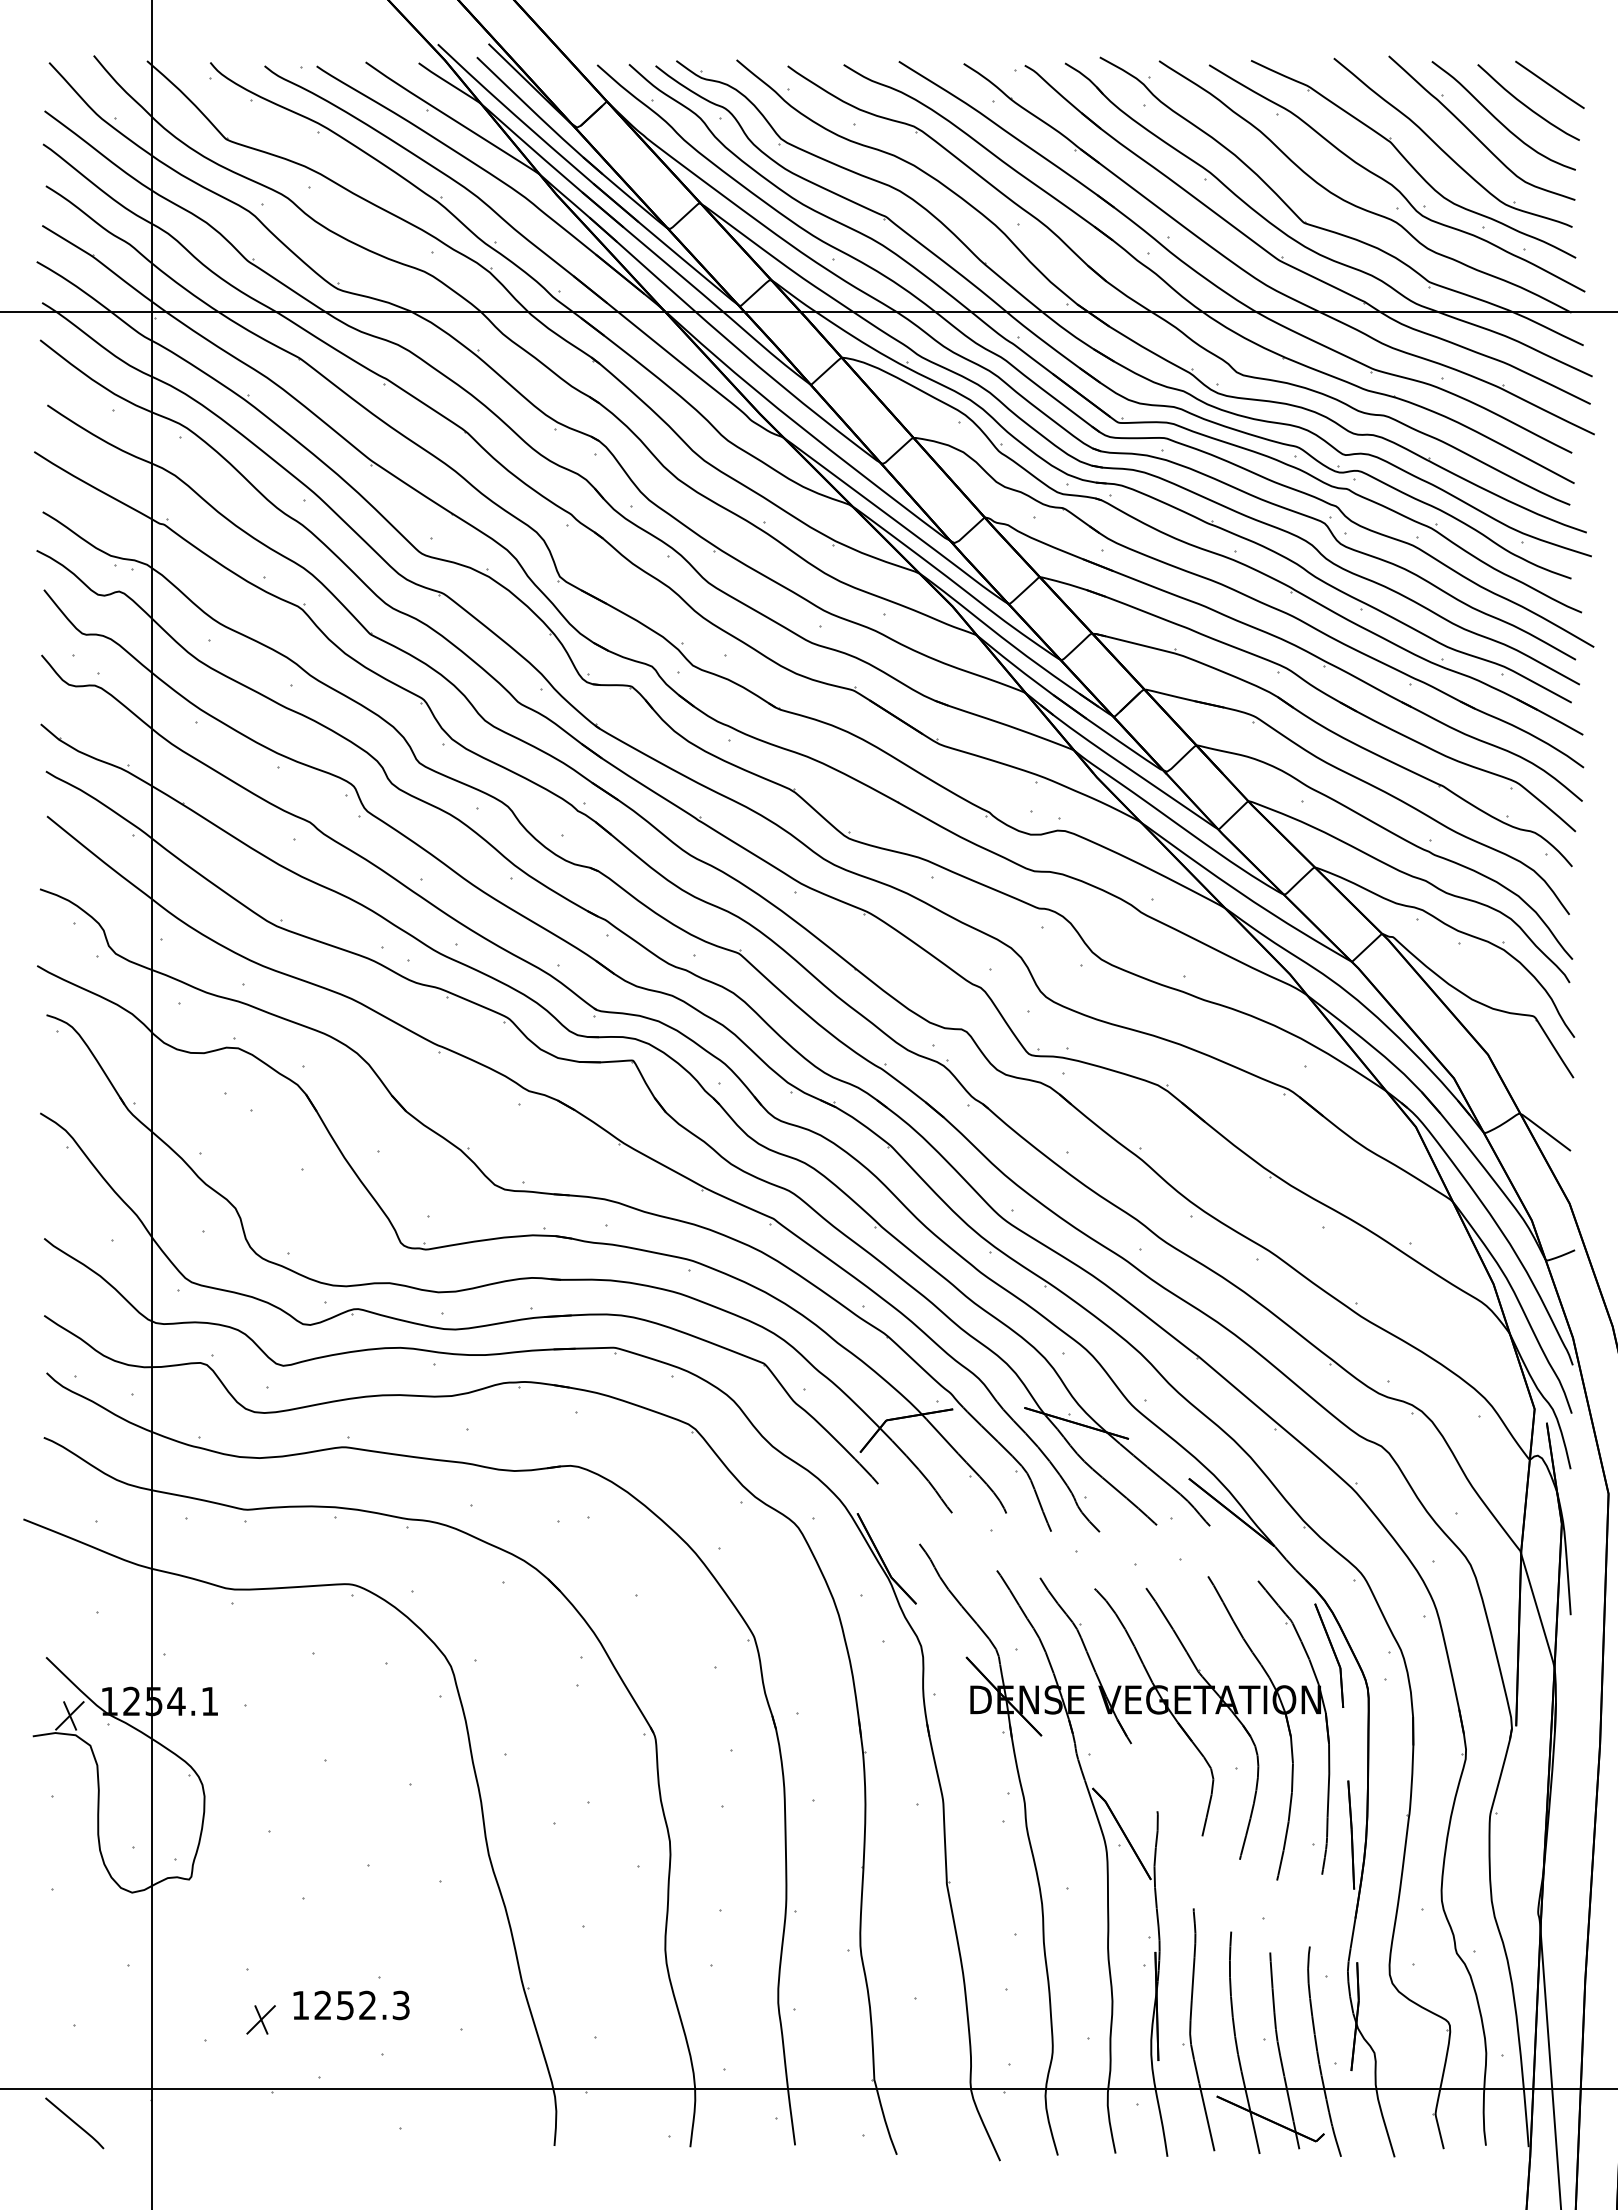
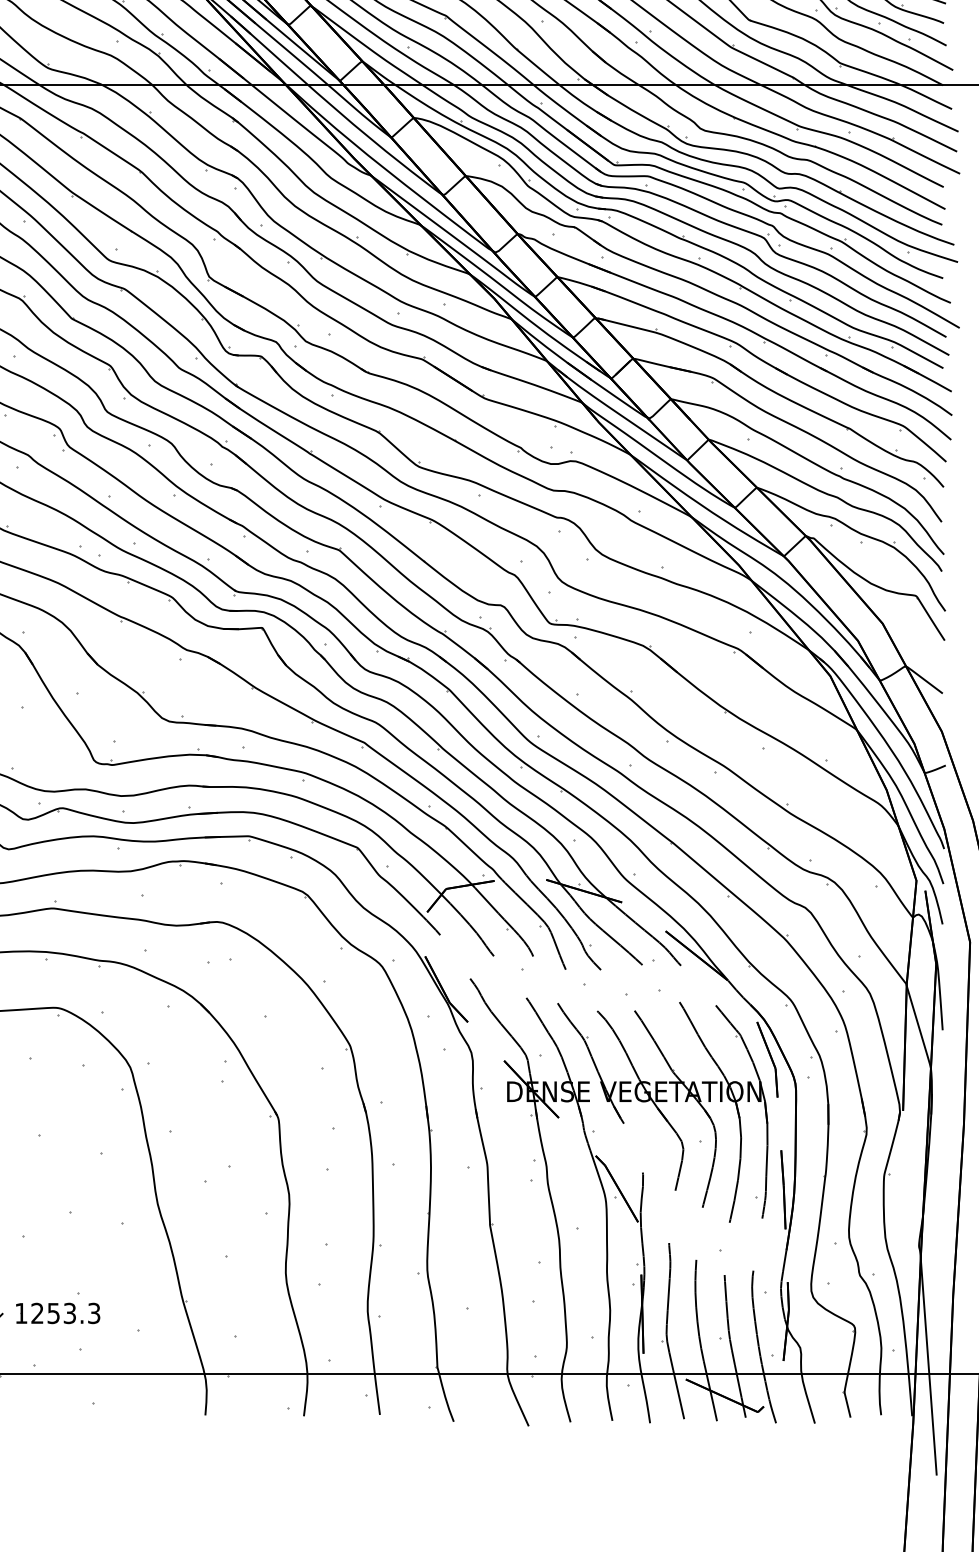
text: (367, 2005) -> (69, 1313), 1252.3 -> 1253.3

